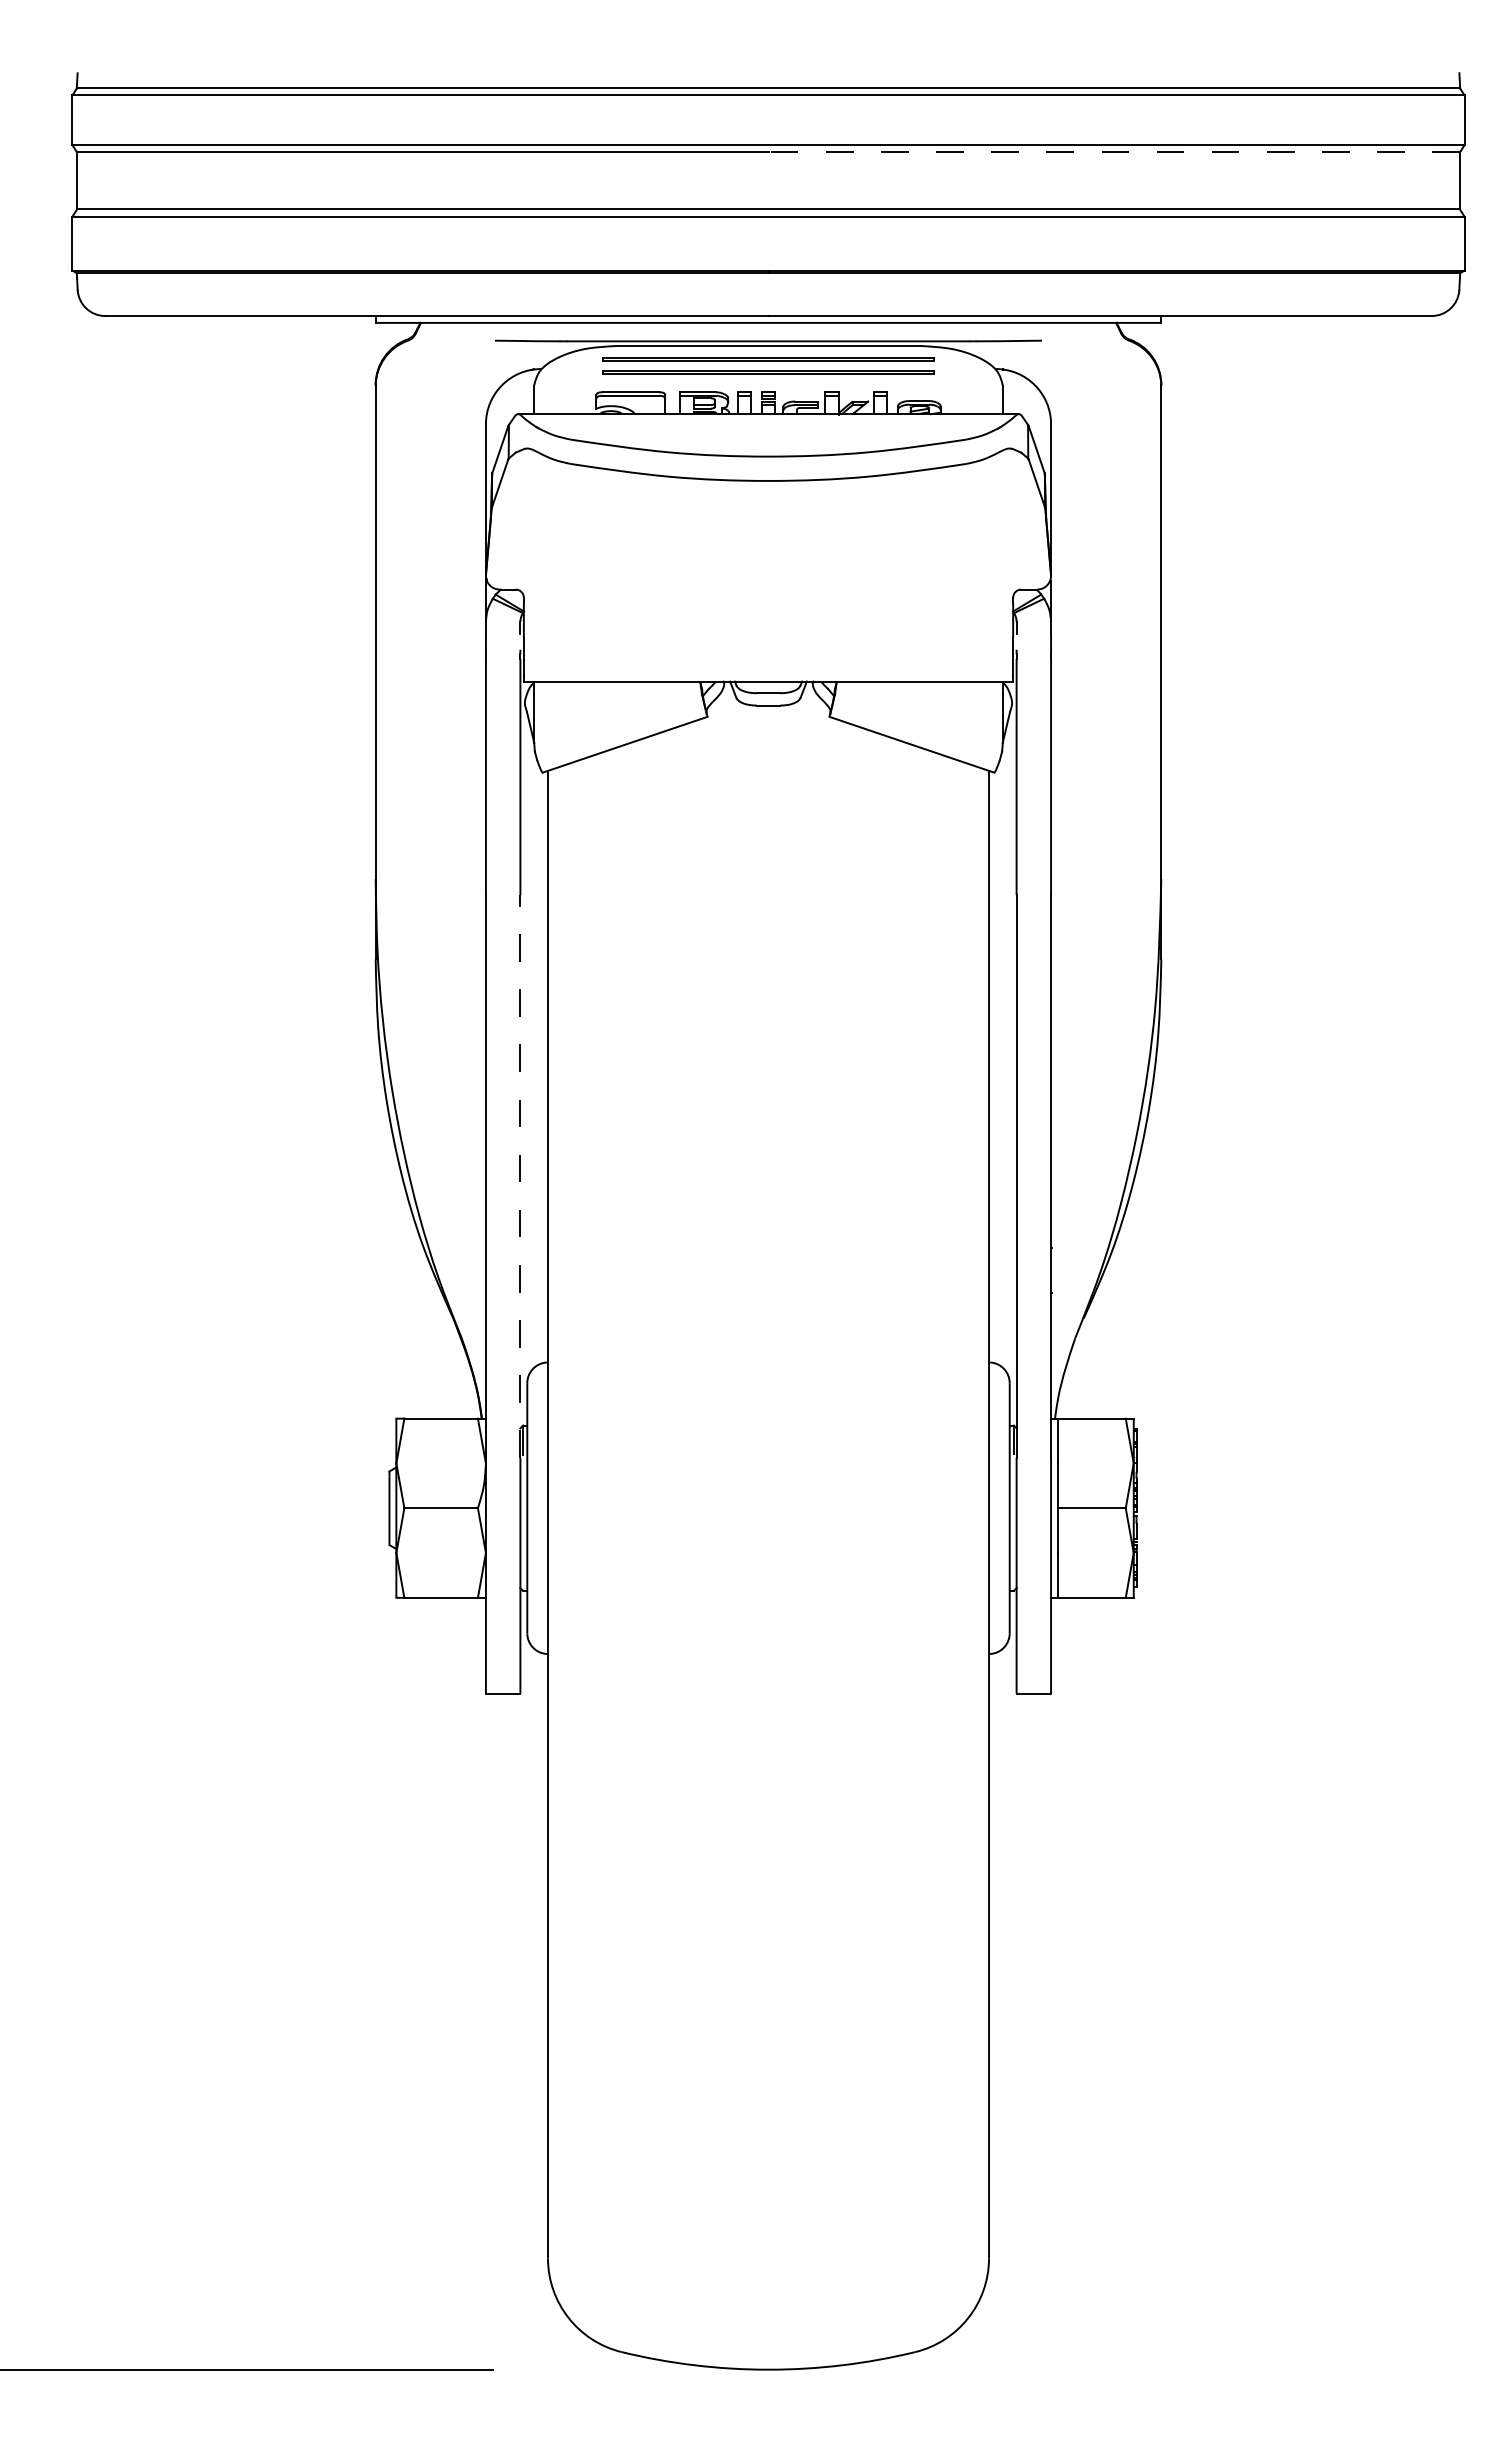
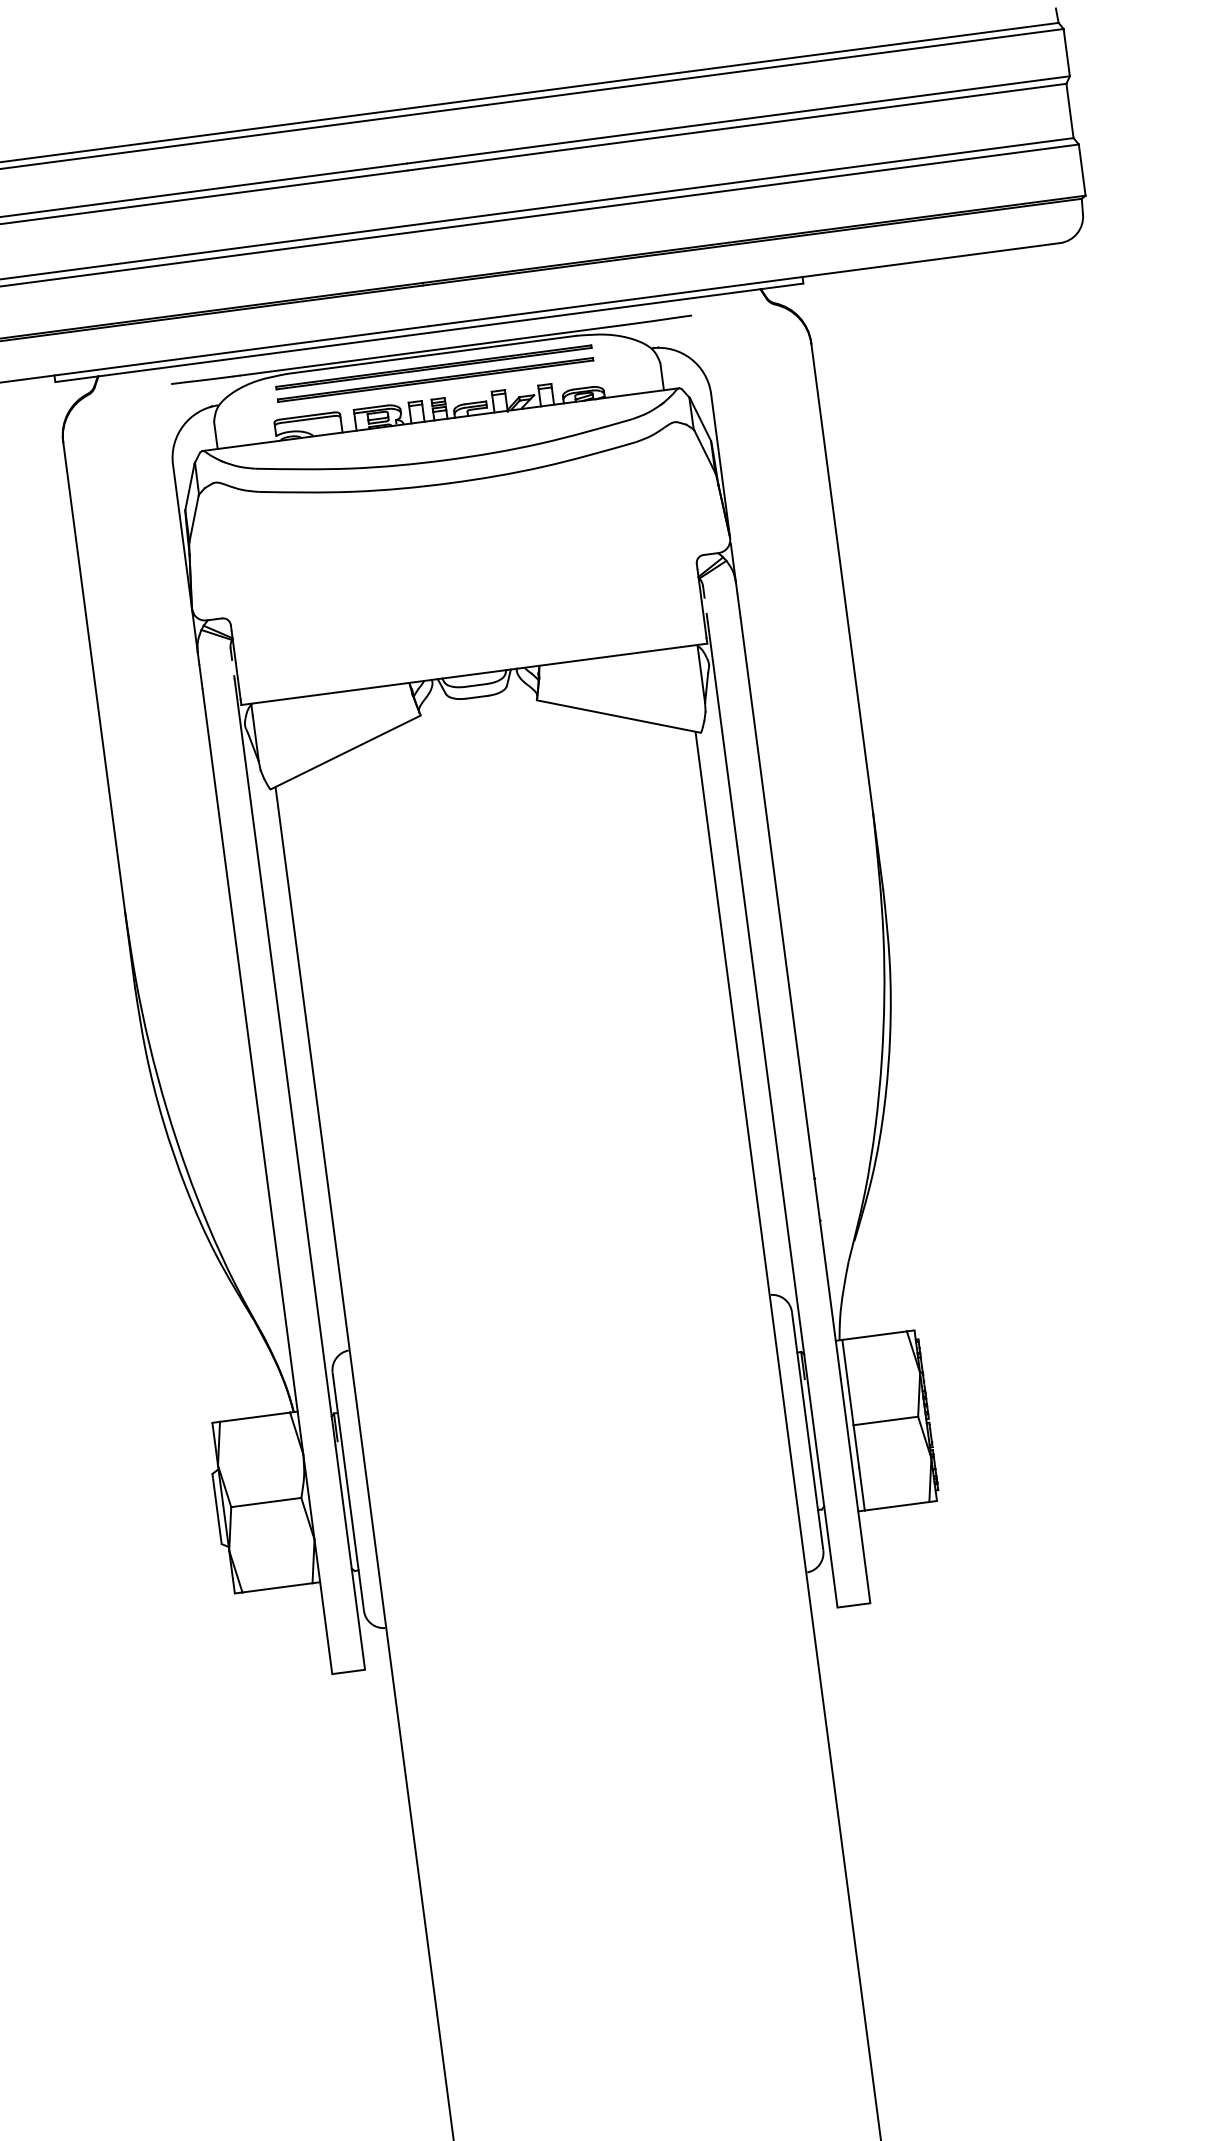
line: (1114, 152) -> (737, 127), dashed -> solid
line: (520, 1176) -> (300, 1176), dashed -> solid

